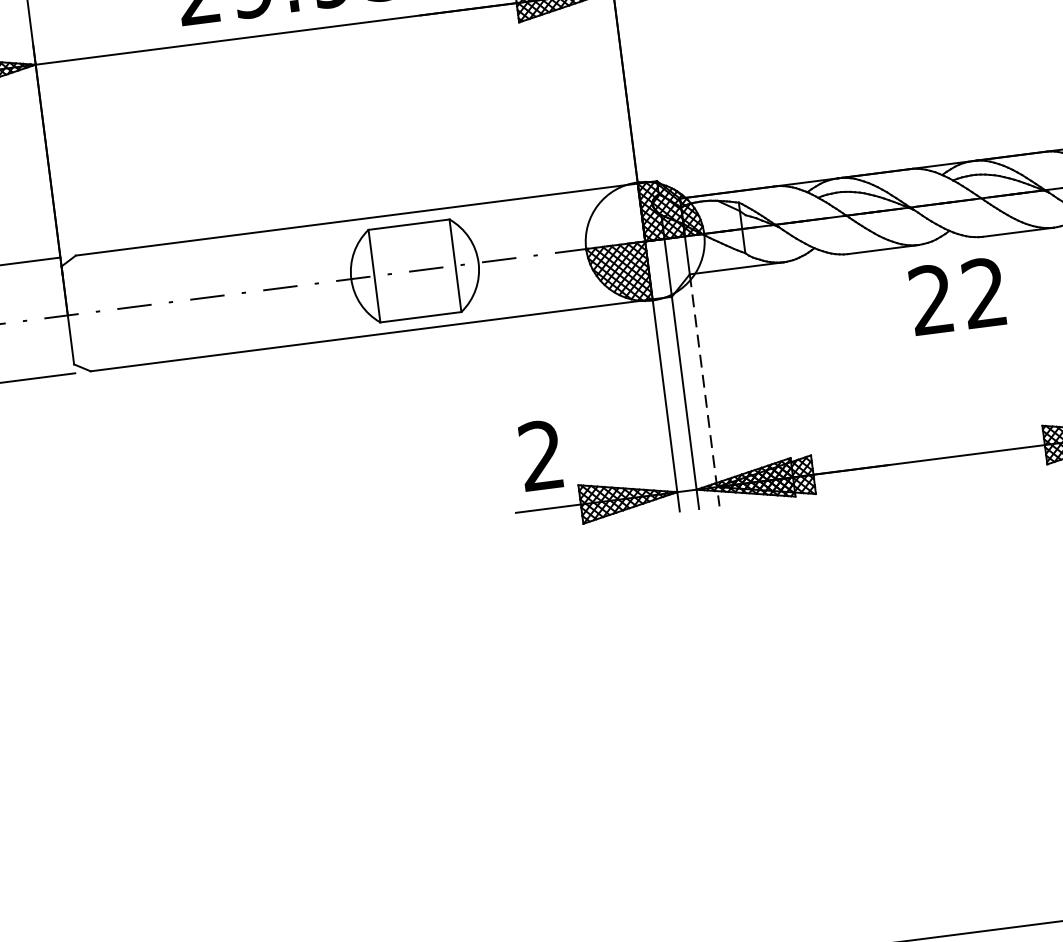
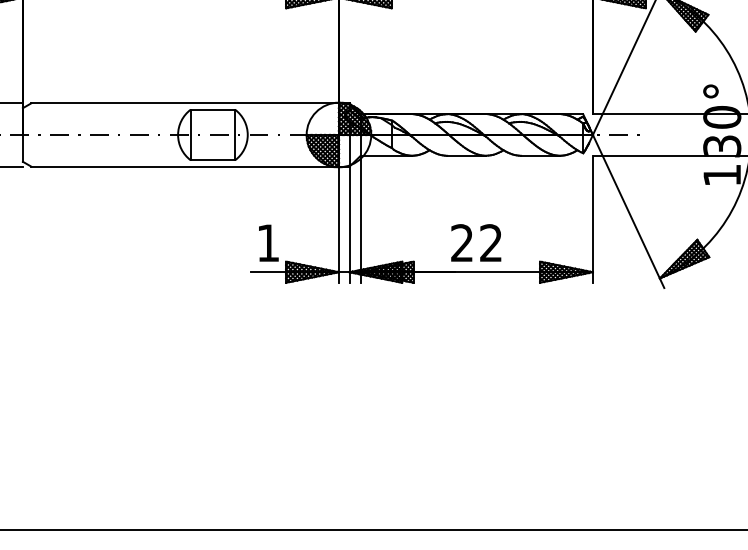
text: (957, 295) -> (476, 242), moved
line: (704, 390) -> (360, 219), dashed -> solid
text: (539, 454) -> (267, 242), 2 -> 1

